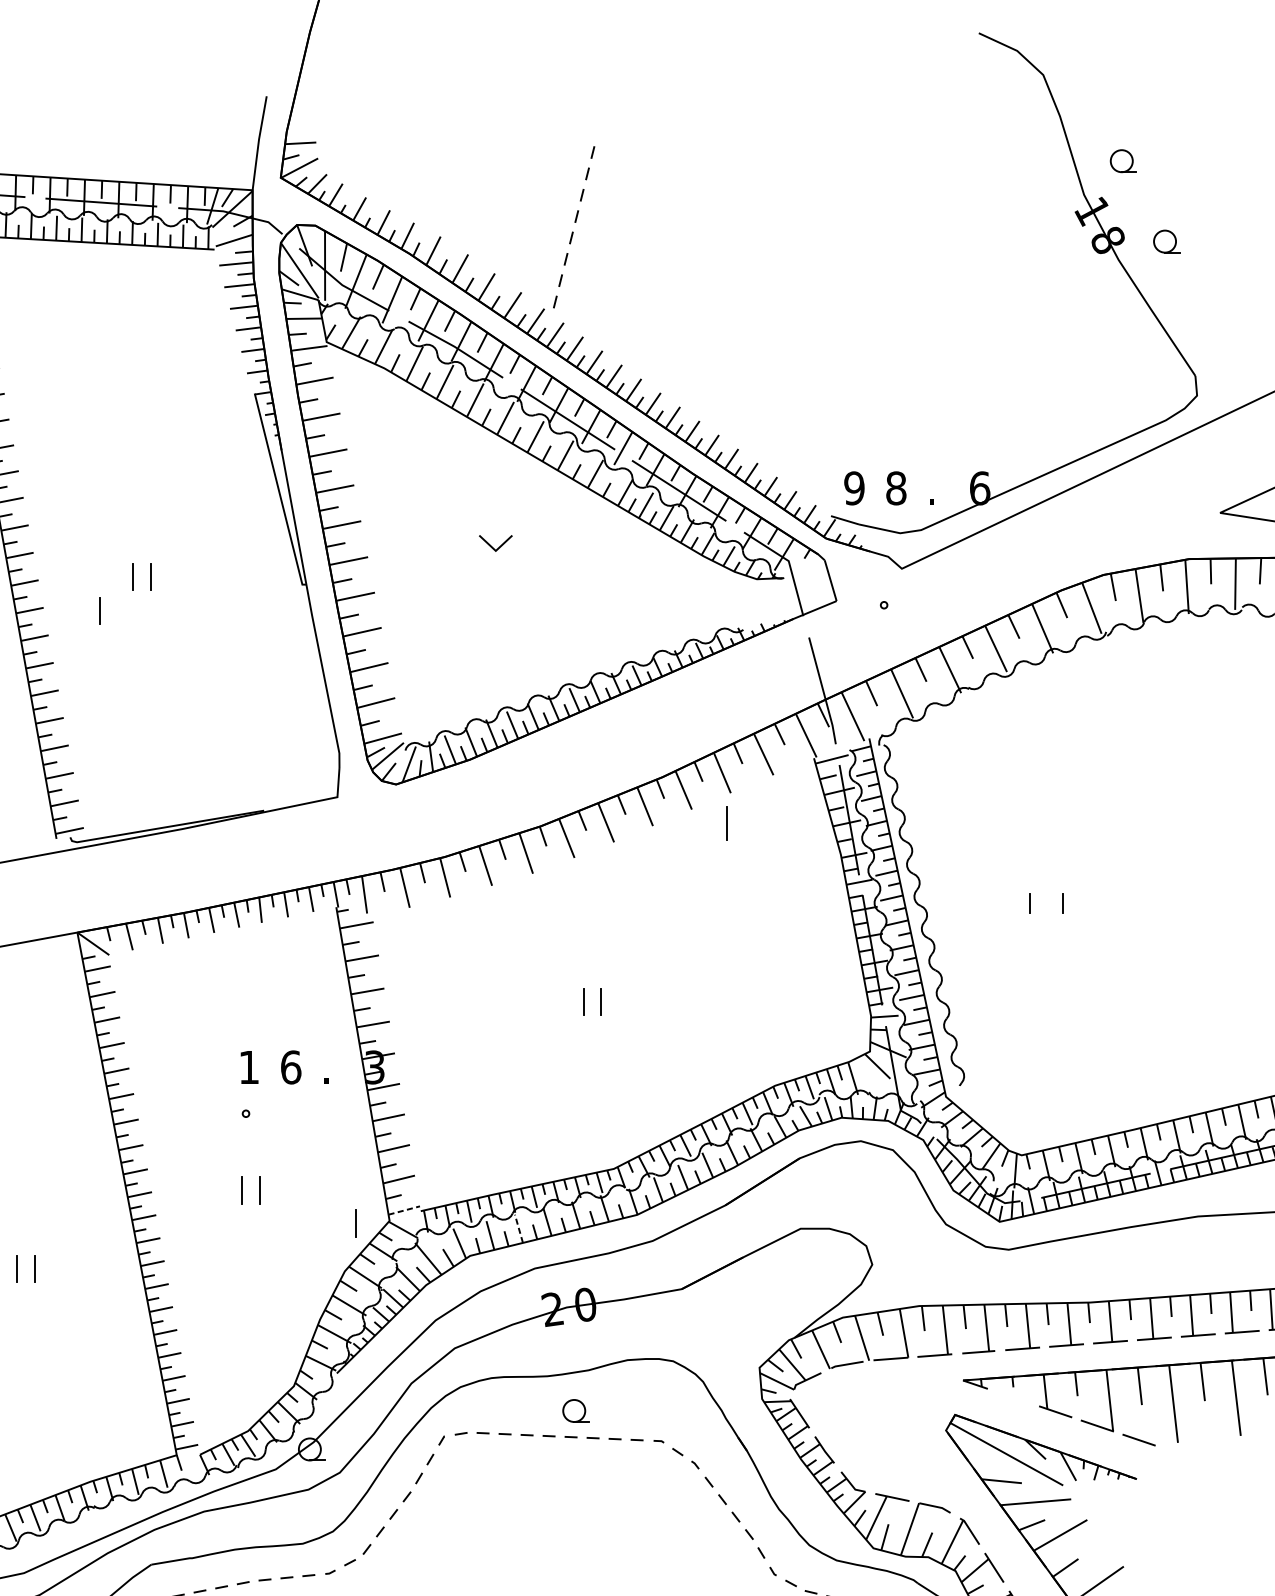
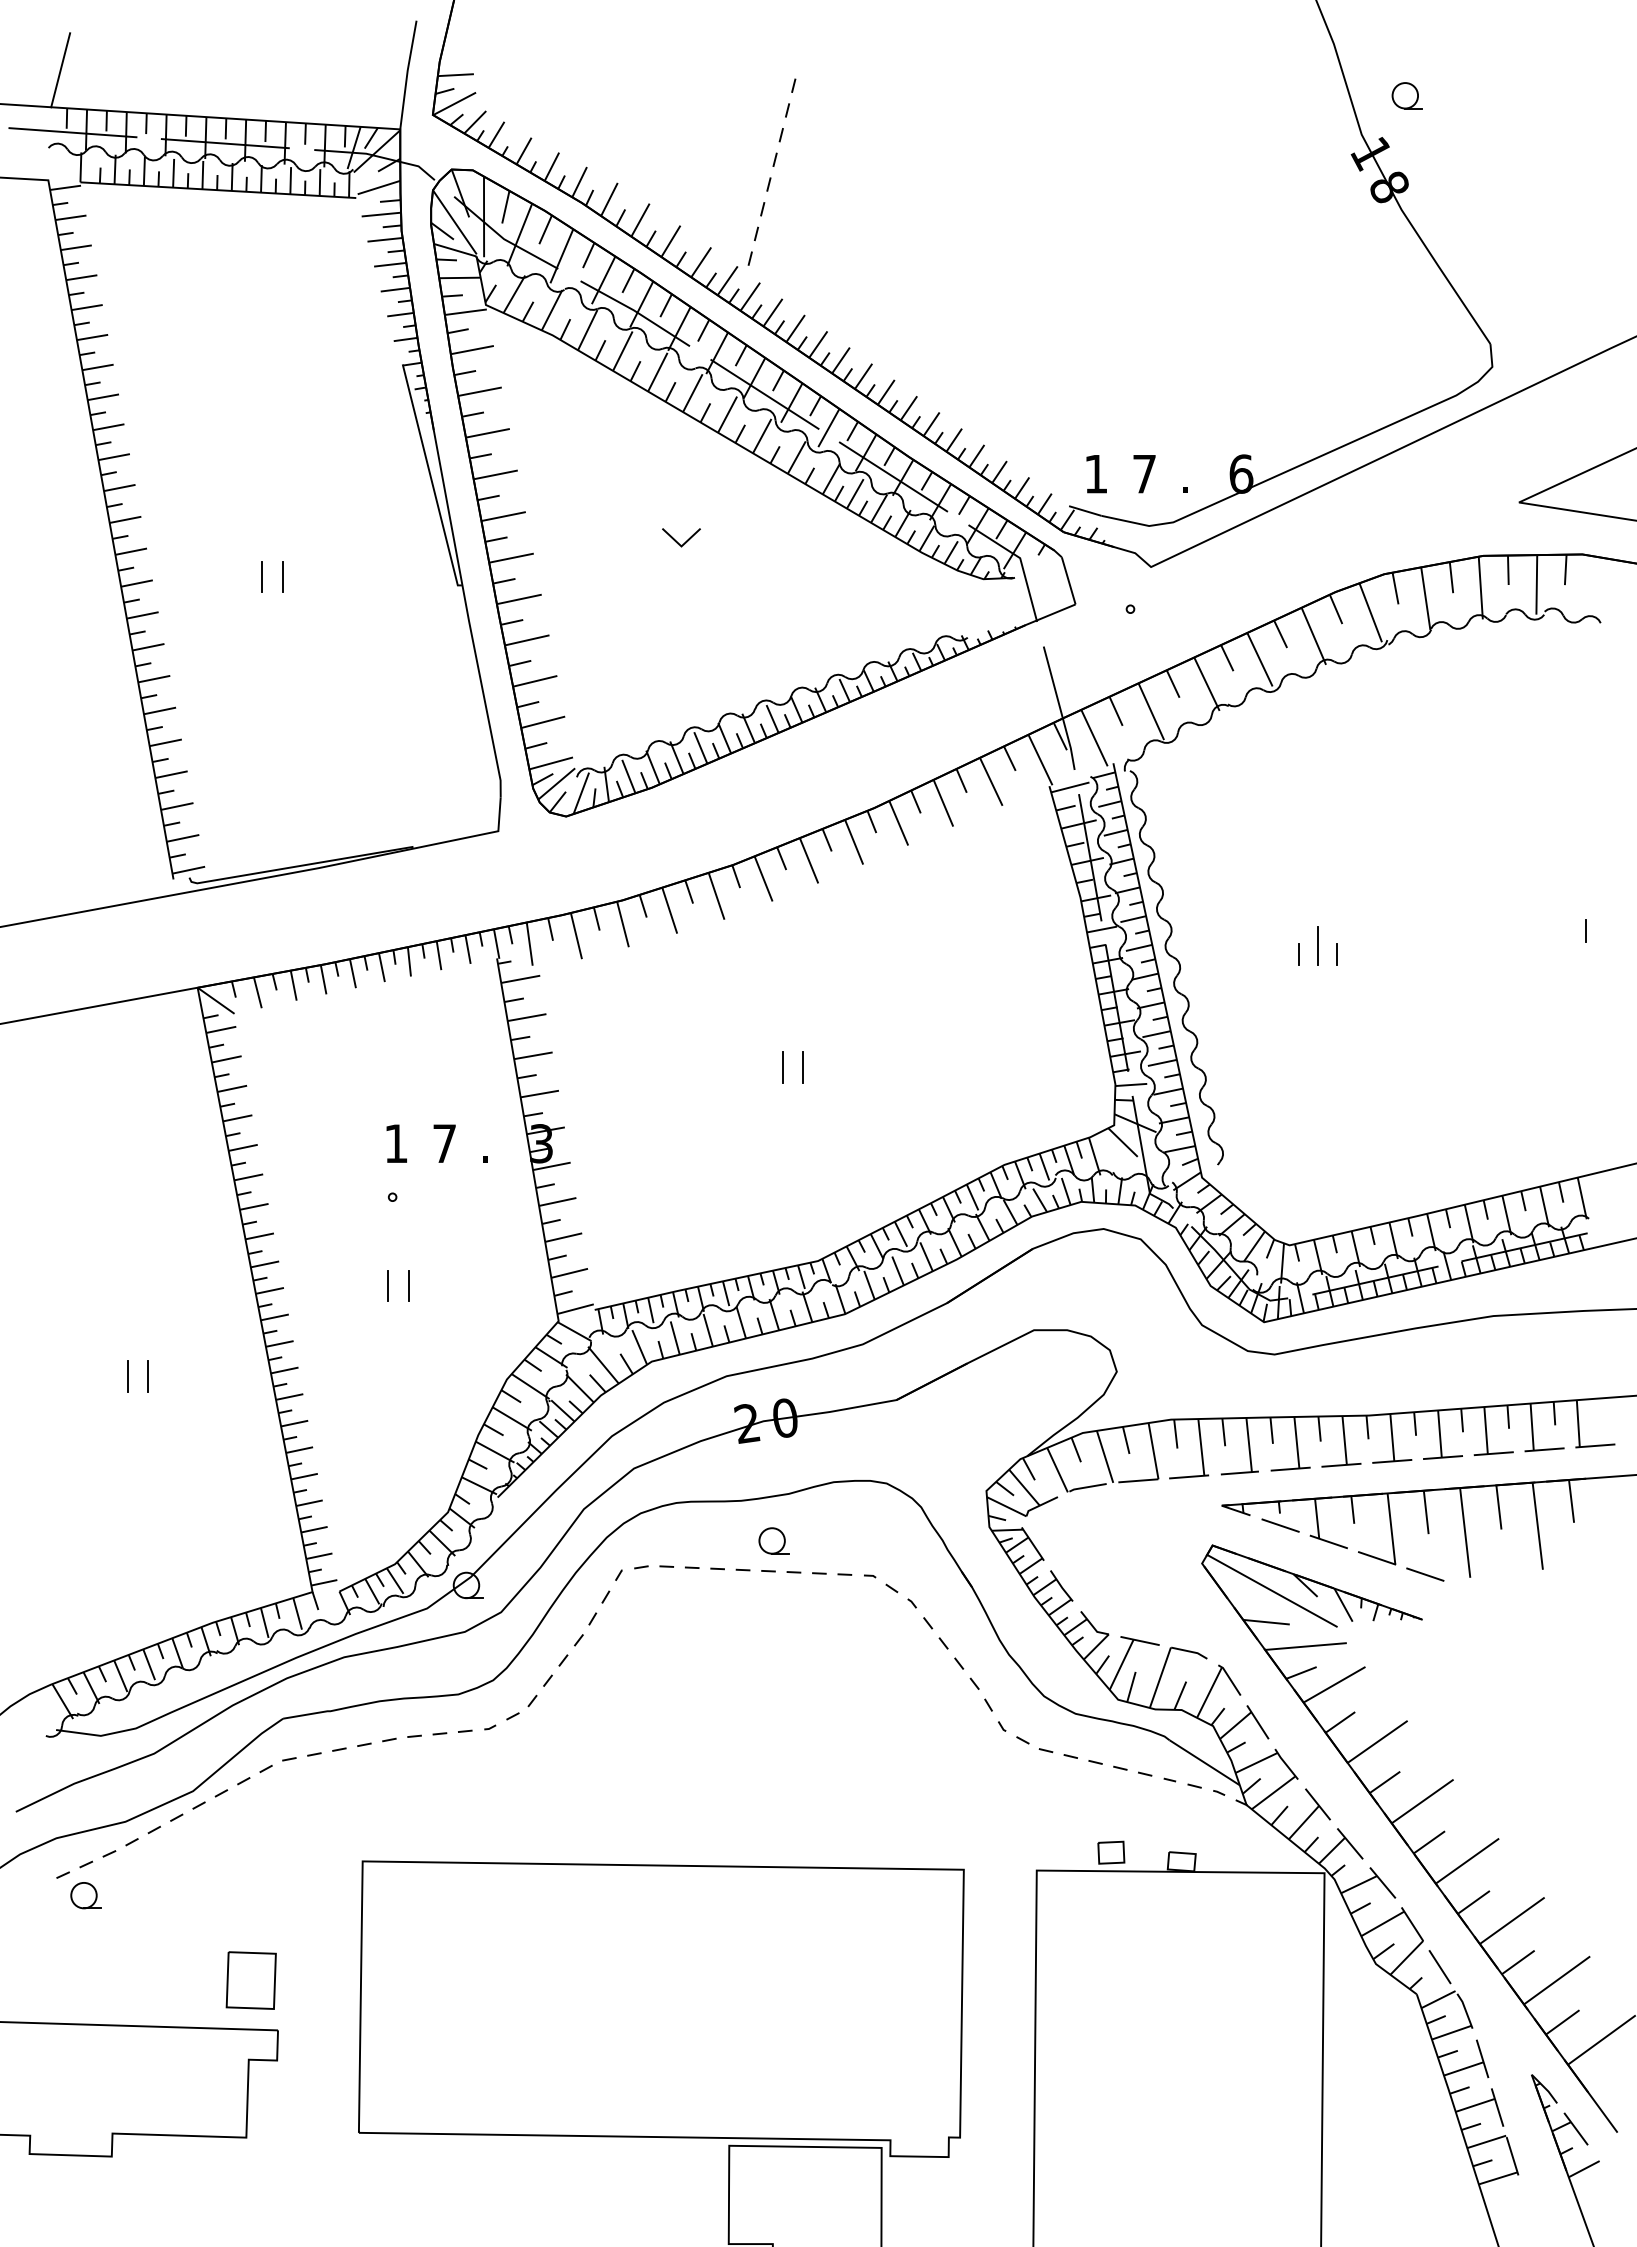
part: (1166, 241) -> (1456, 188), removed
text: (853, 487) -> (1095, 473), 9 -> 1
text: (896, 487) -> (1144, 473), 8 -> 7
line: (99, 610) -> (223, 615), removed
line: (725, 823) -> (1317, 945), moved
text: (290, 1067) -> (444, 1143), 6 -> 7
line: (404, 1210) -> (575, 1309), dashed -> solid
line: (355, 1222) -> (519, 1323), removed
line: (519, 1228) -> (708, 1330), dashed -> solid
line: (1013, 1397) -> (1280, 1525), added

